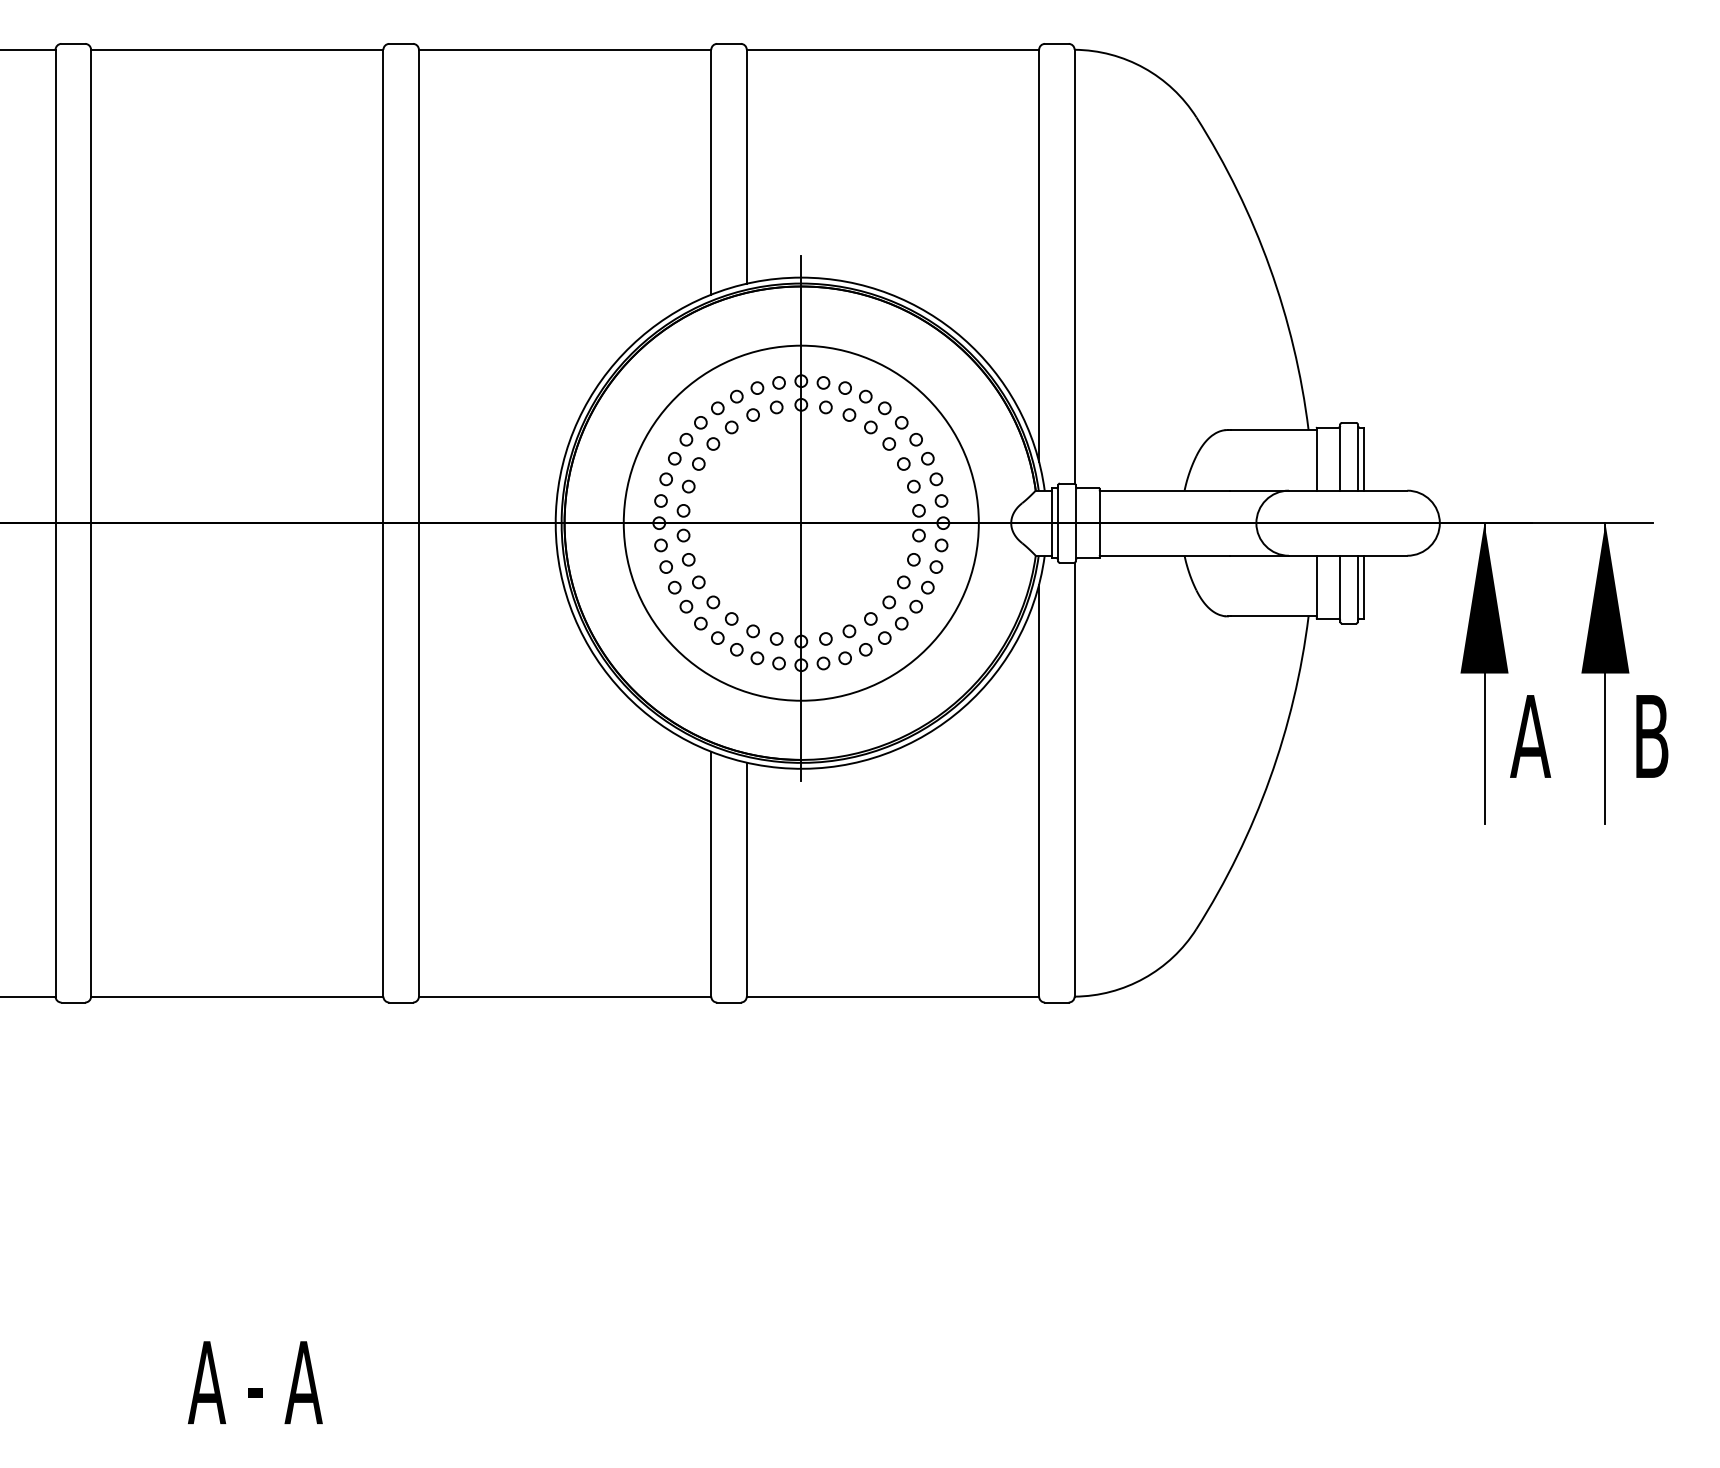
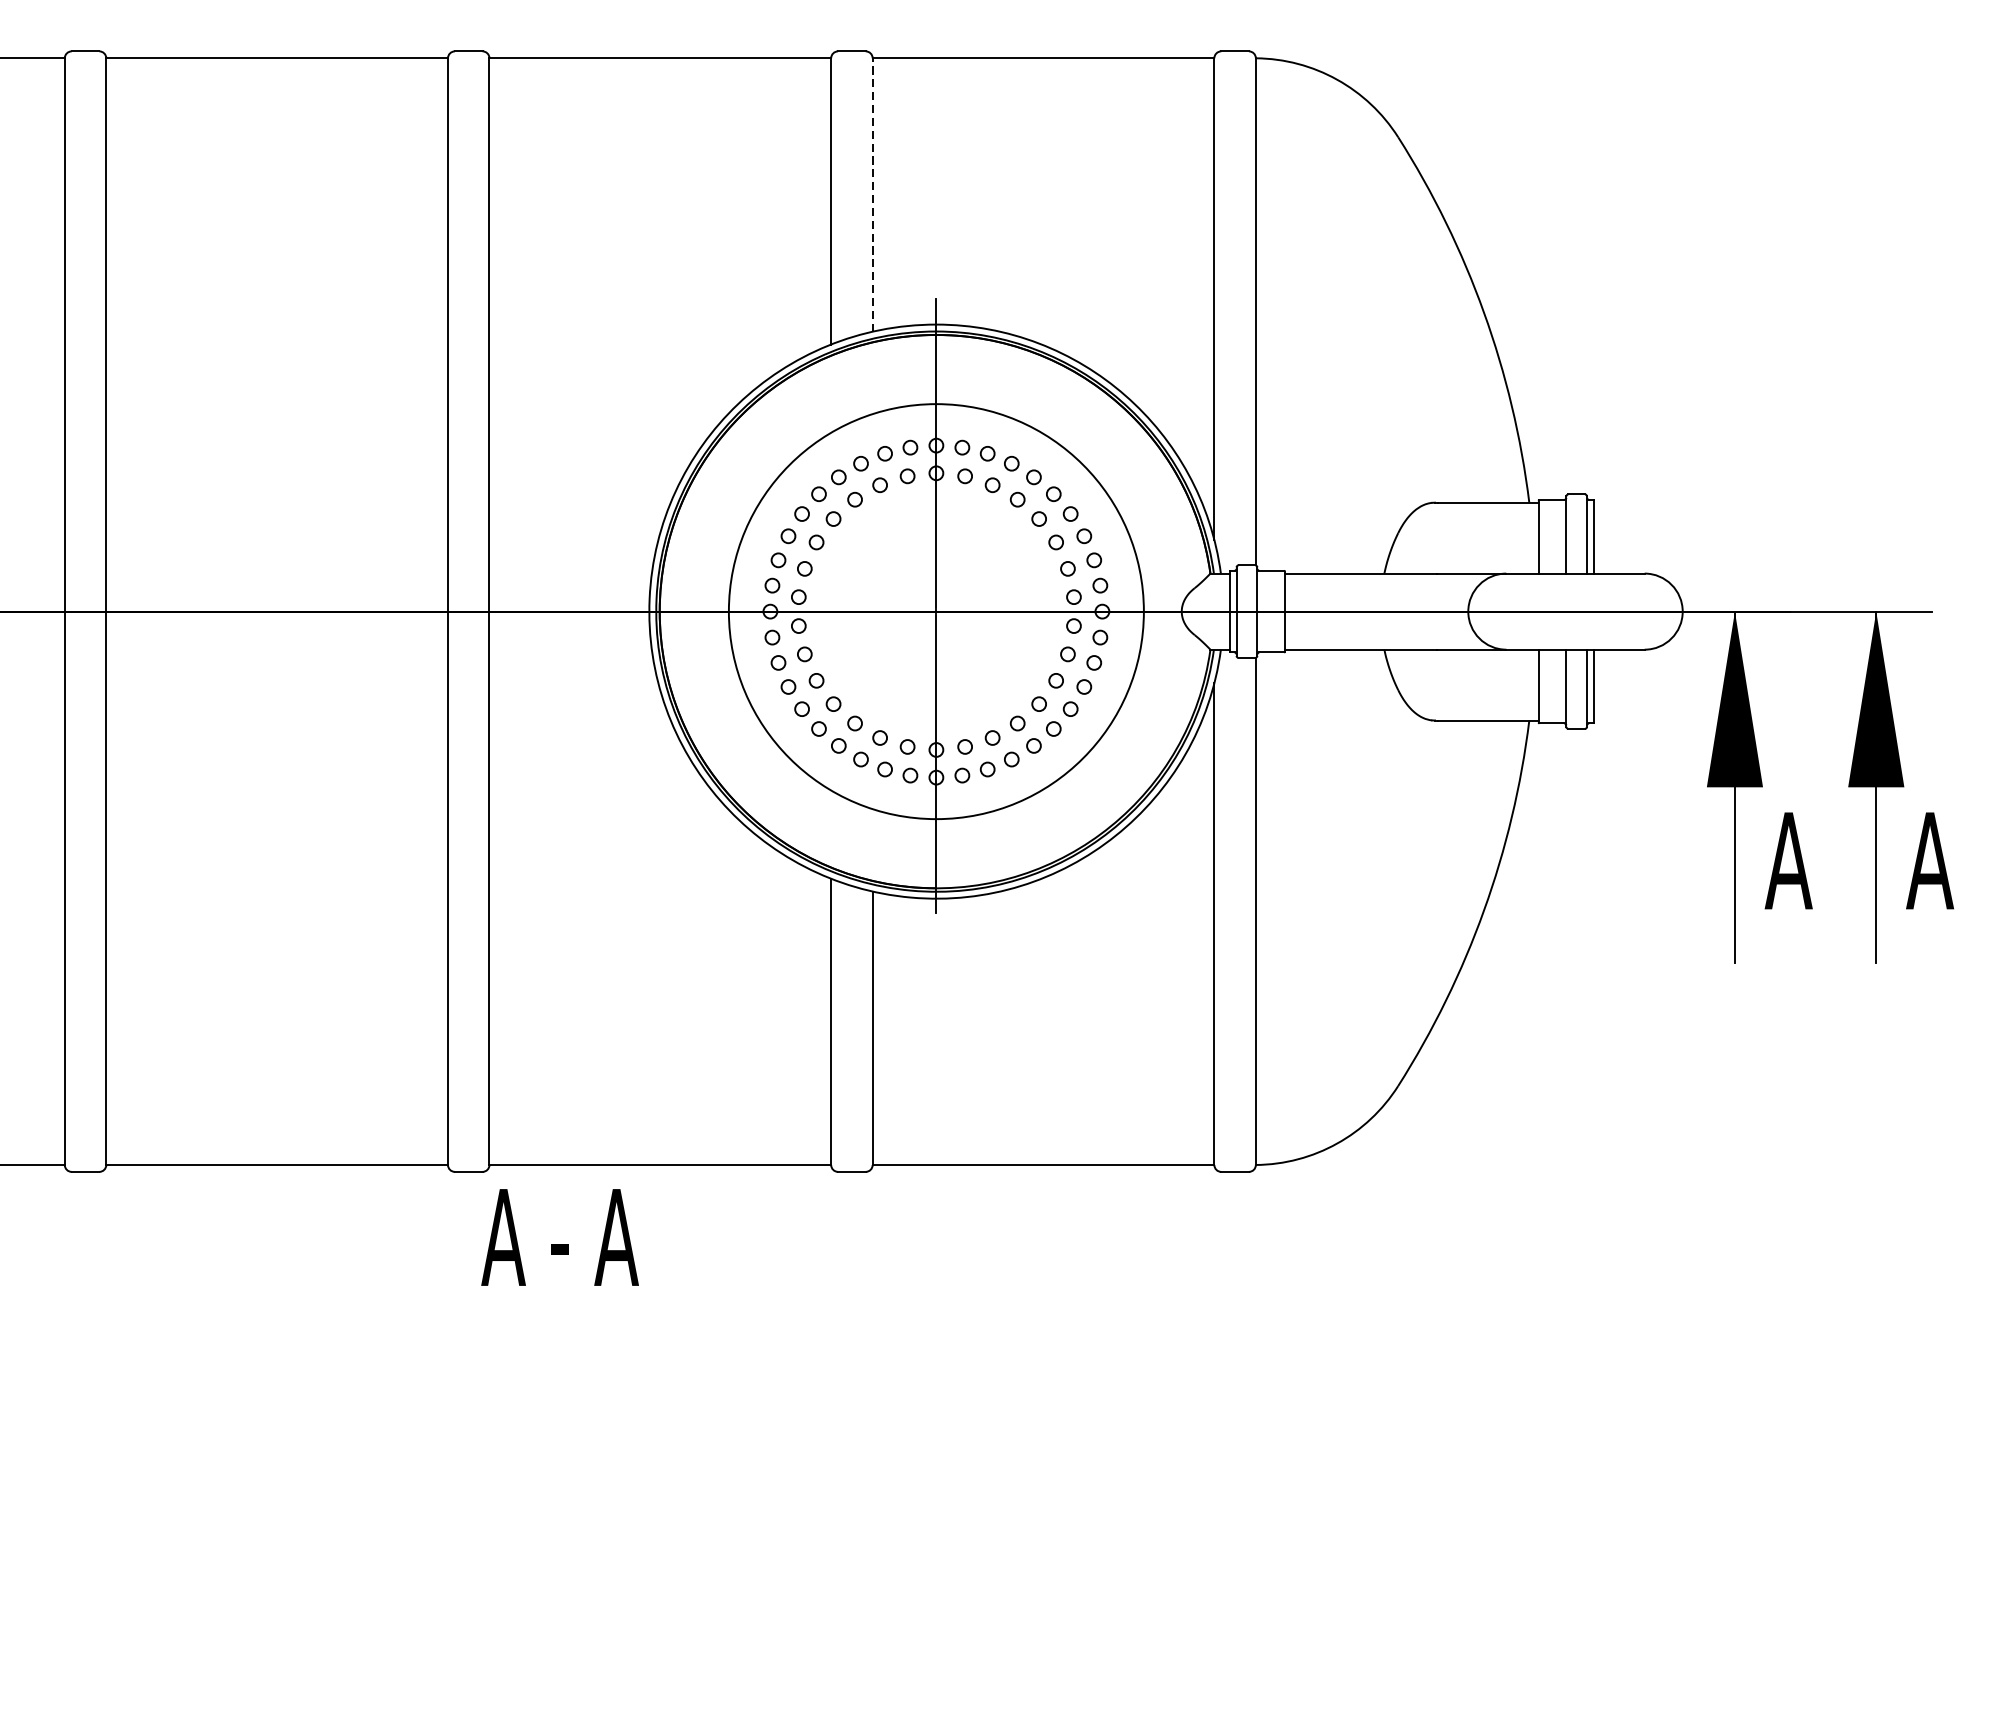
line: (746, 166) -> (872, 194), solid -> dashed
text: (1651, 736) -> (1930, 860), B -> A
text: (255, 1382) -> (560, 1237), moved

